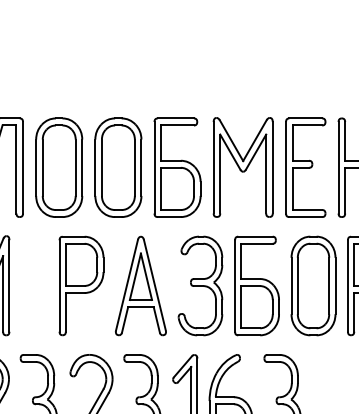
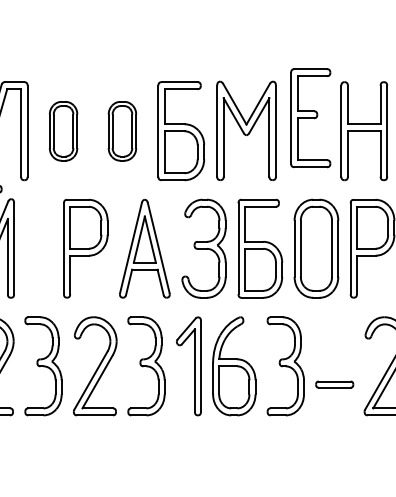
part: (59, 168) -> (63, 131), size x0.6
part: (118, 168) -> (122, 131), size x0.6
part: (305, 168) -> (310, 118), moved

